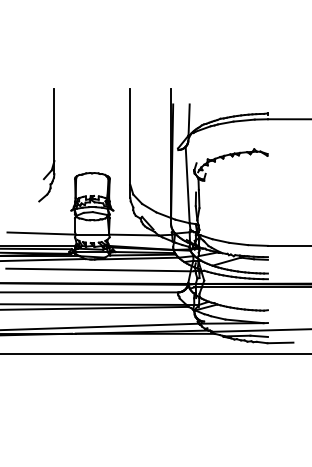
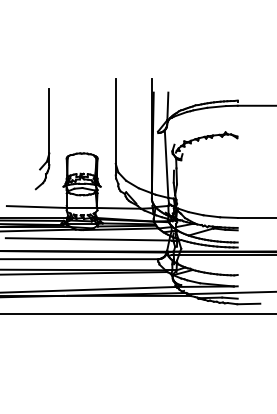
part: (53, 145) -> (48, 139), moved

